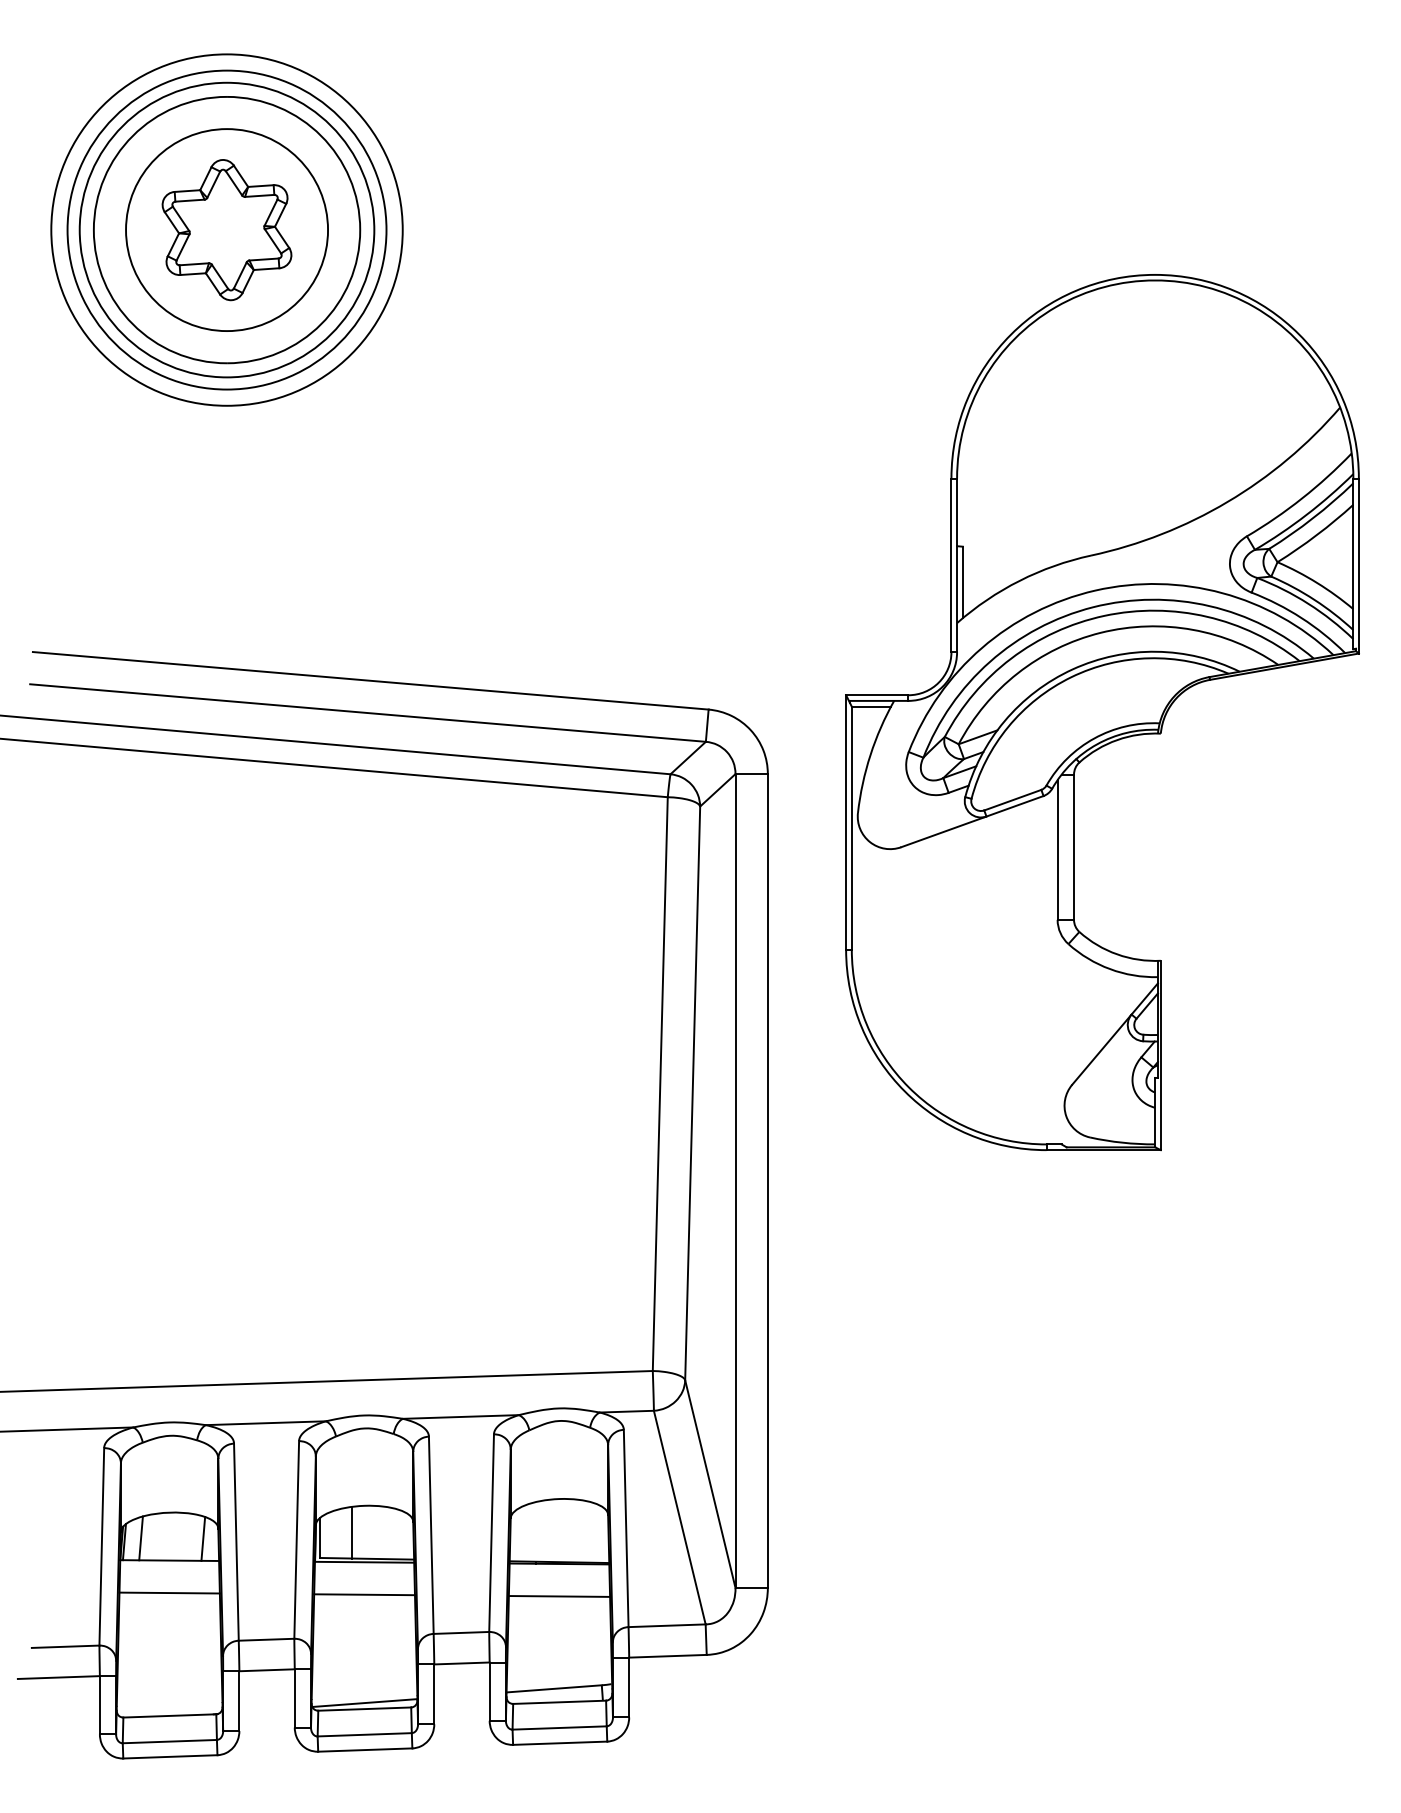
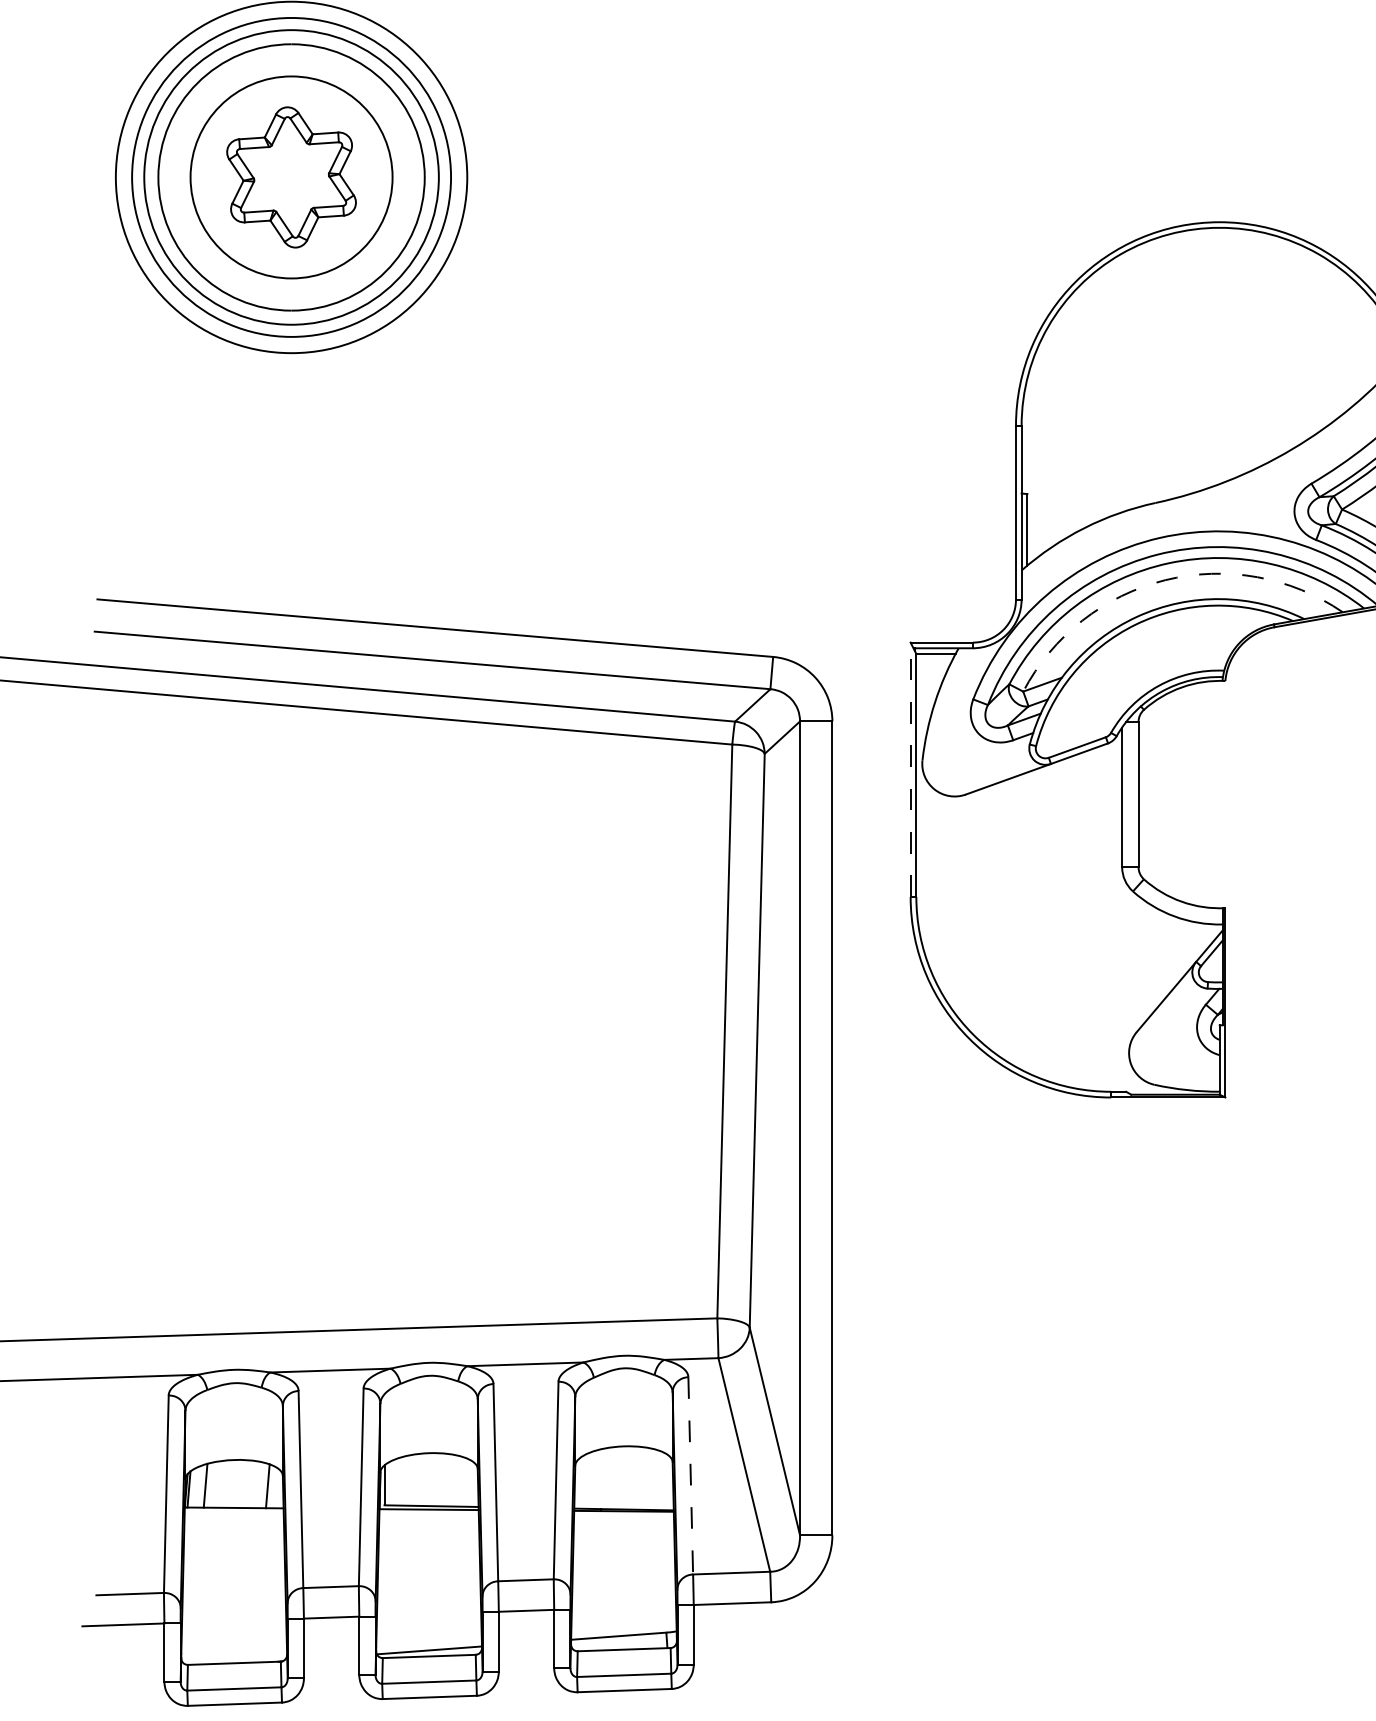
arc: (1100, 632) -> (1165, 579), solid -> dashed
line: (846, 821) -> (911, 768), solid -> dashed
line: (626, 1528) -> (691, 1475), solid -> dashed
line: (352, 1532) -> (417, 1479), removed
line: (169, 1592) -> (234, 1539), removed
line: (364, 1594) -> (429, 1541), removed
line: (559, 1596) -> (624, 1543), removed

